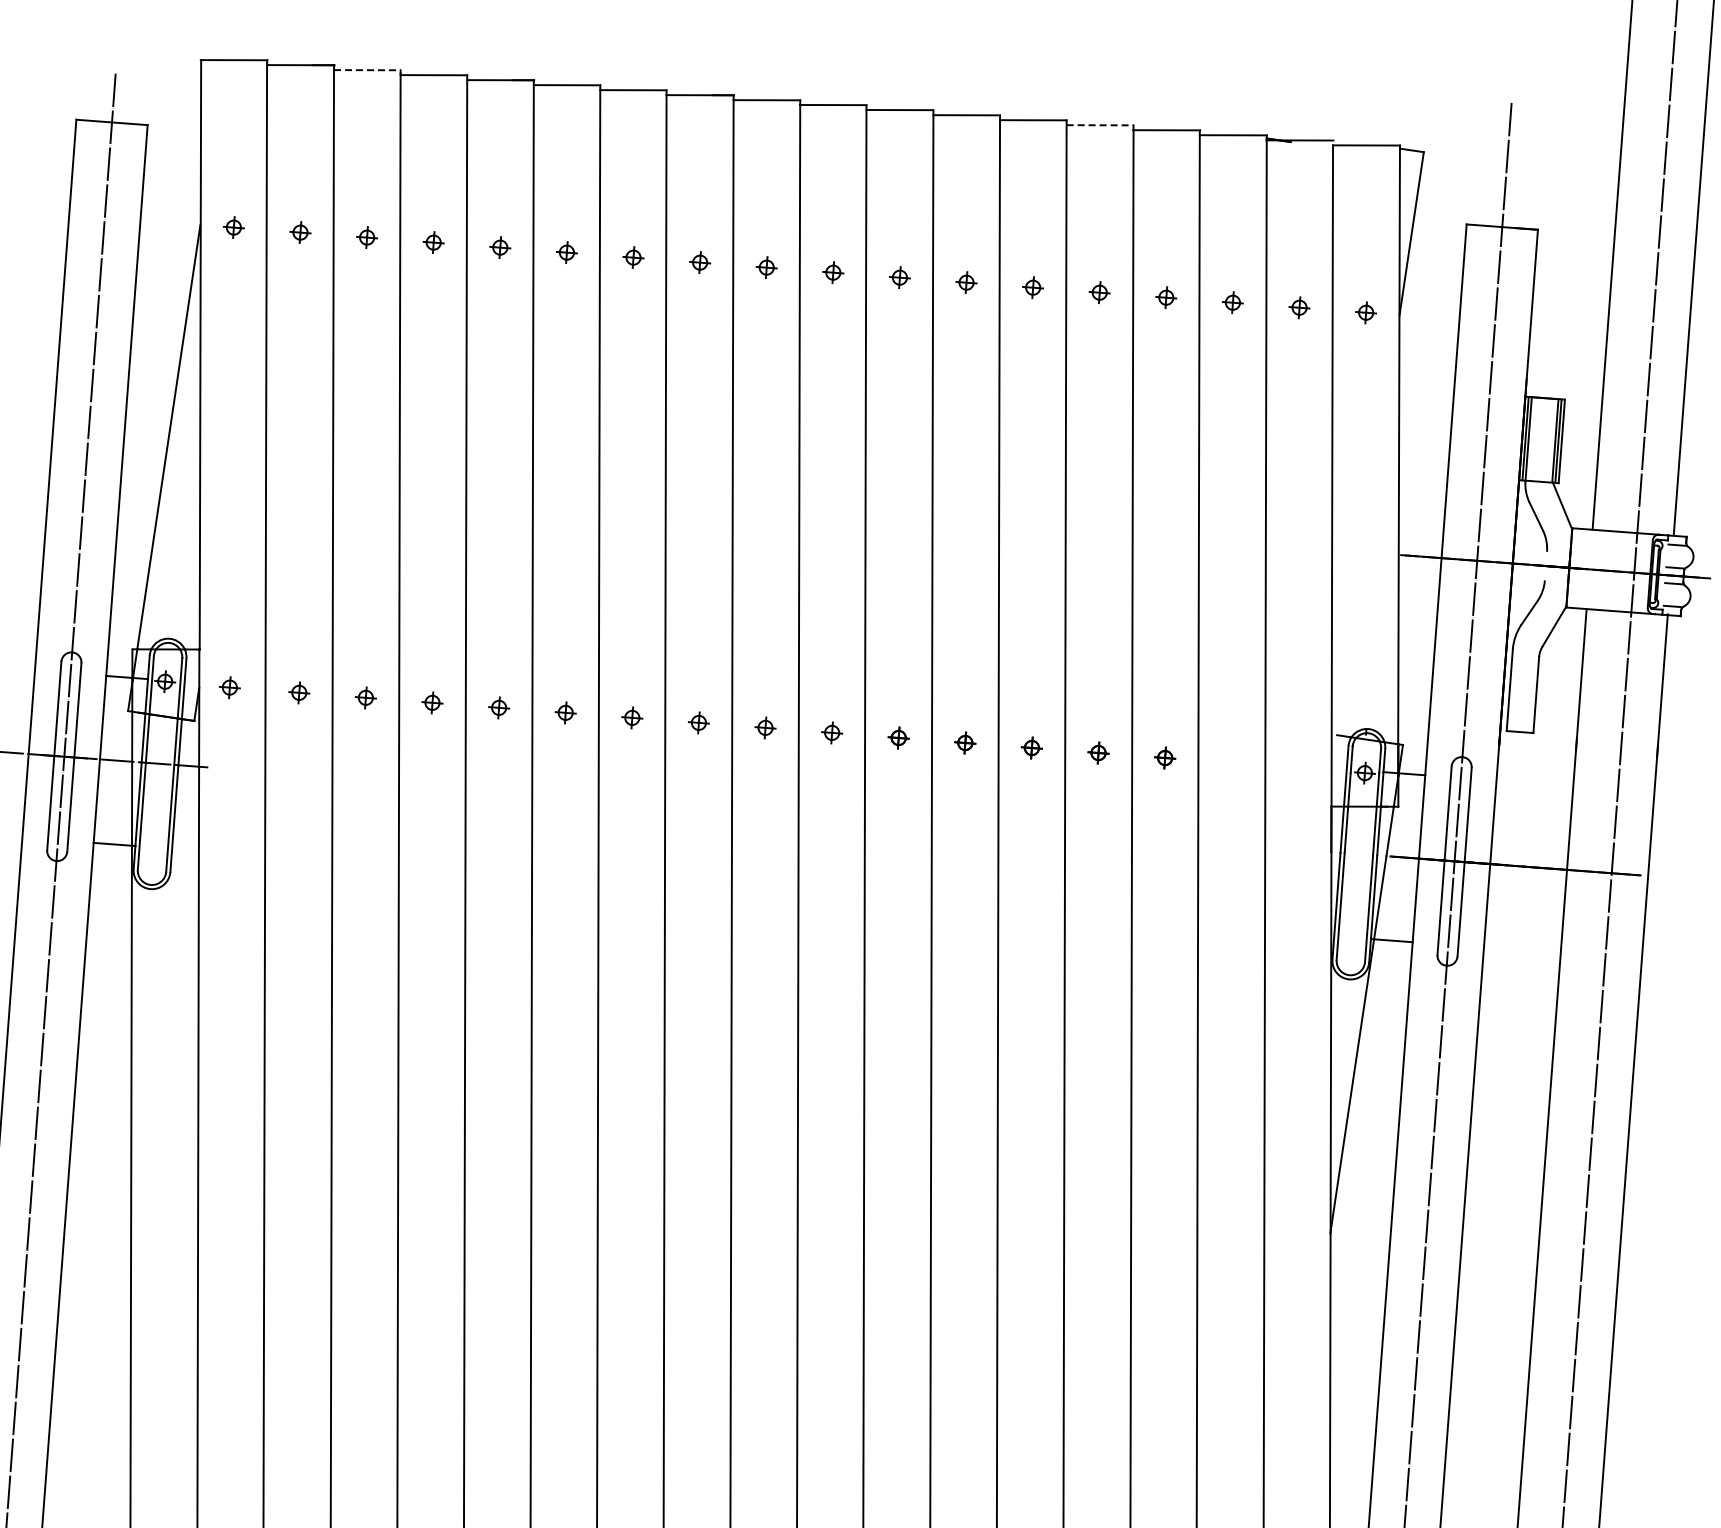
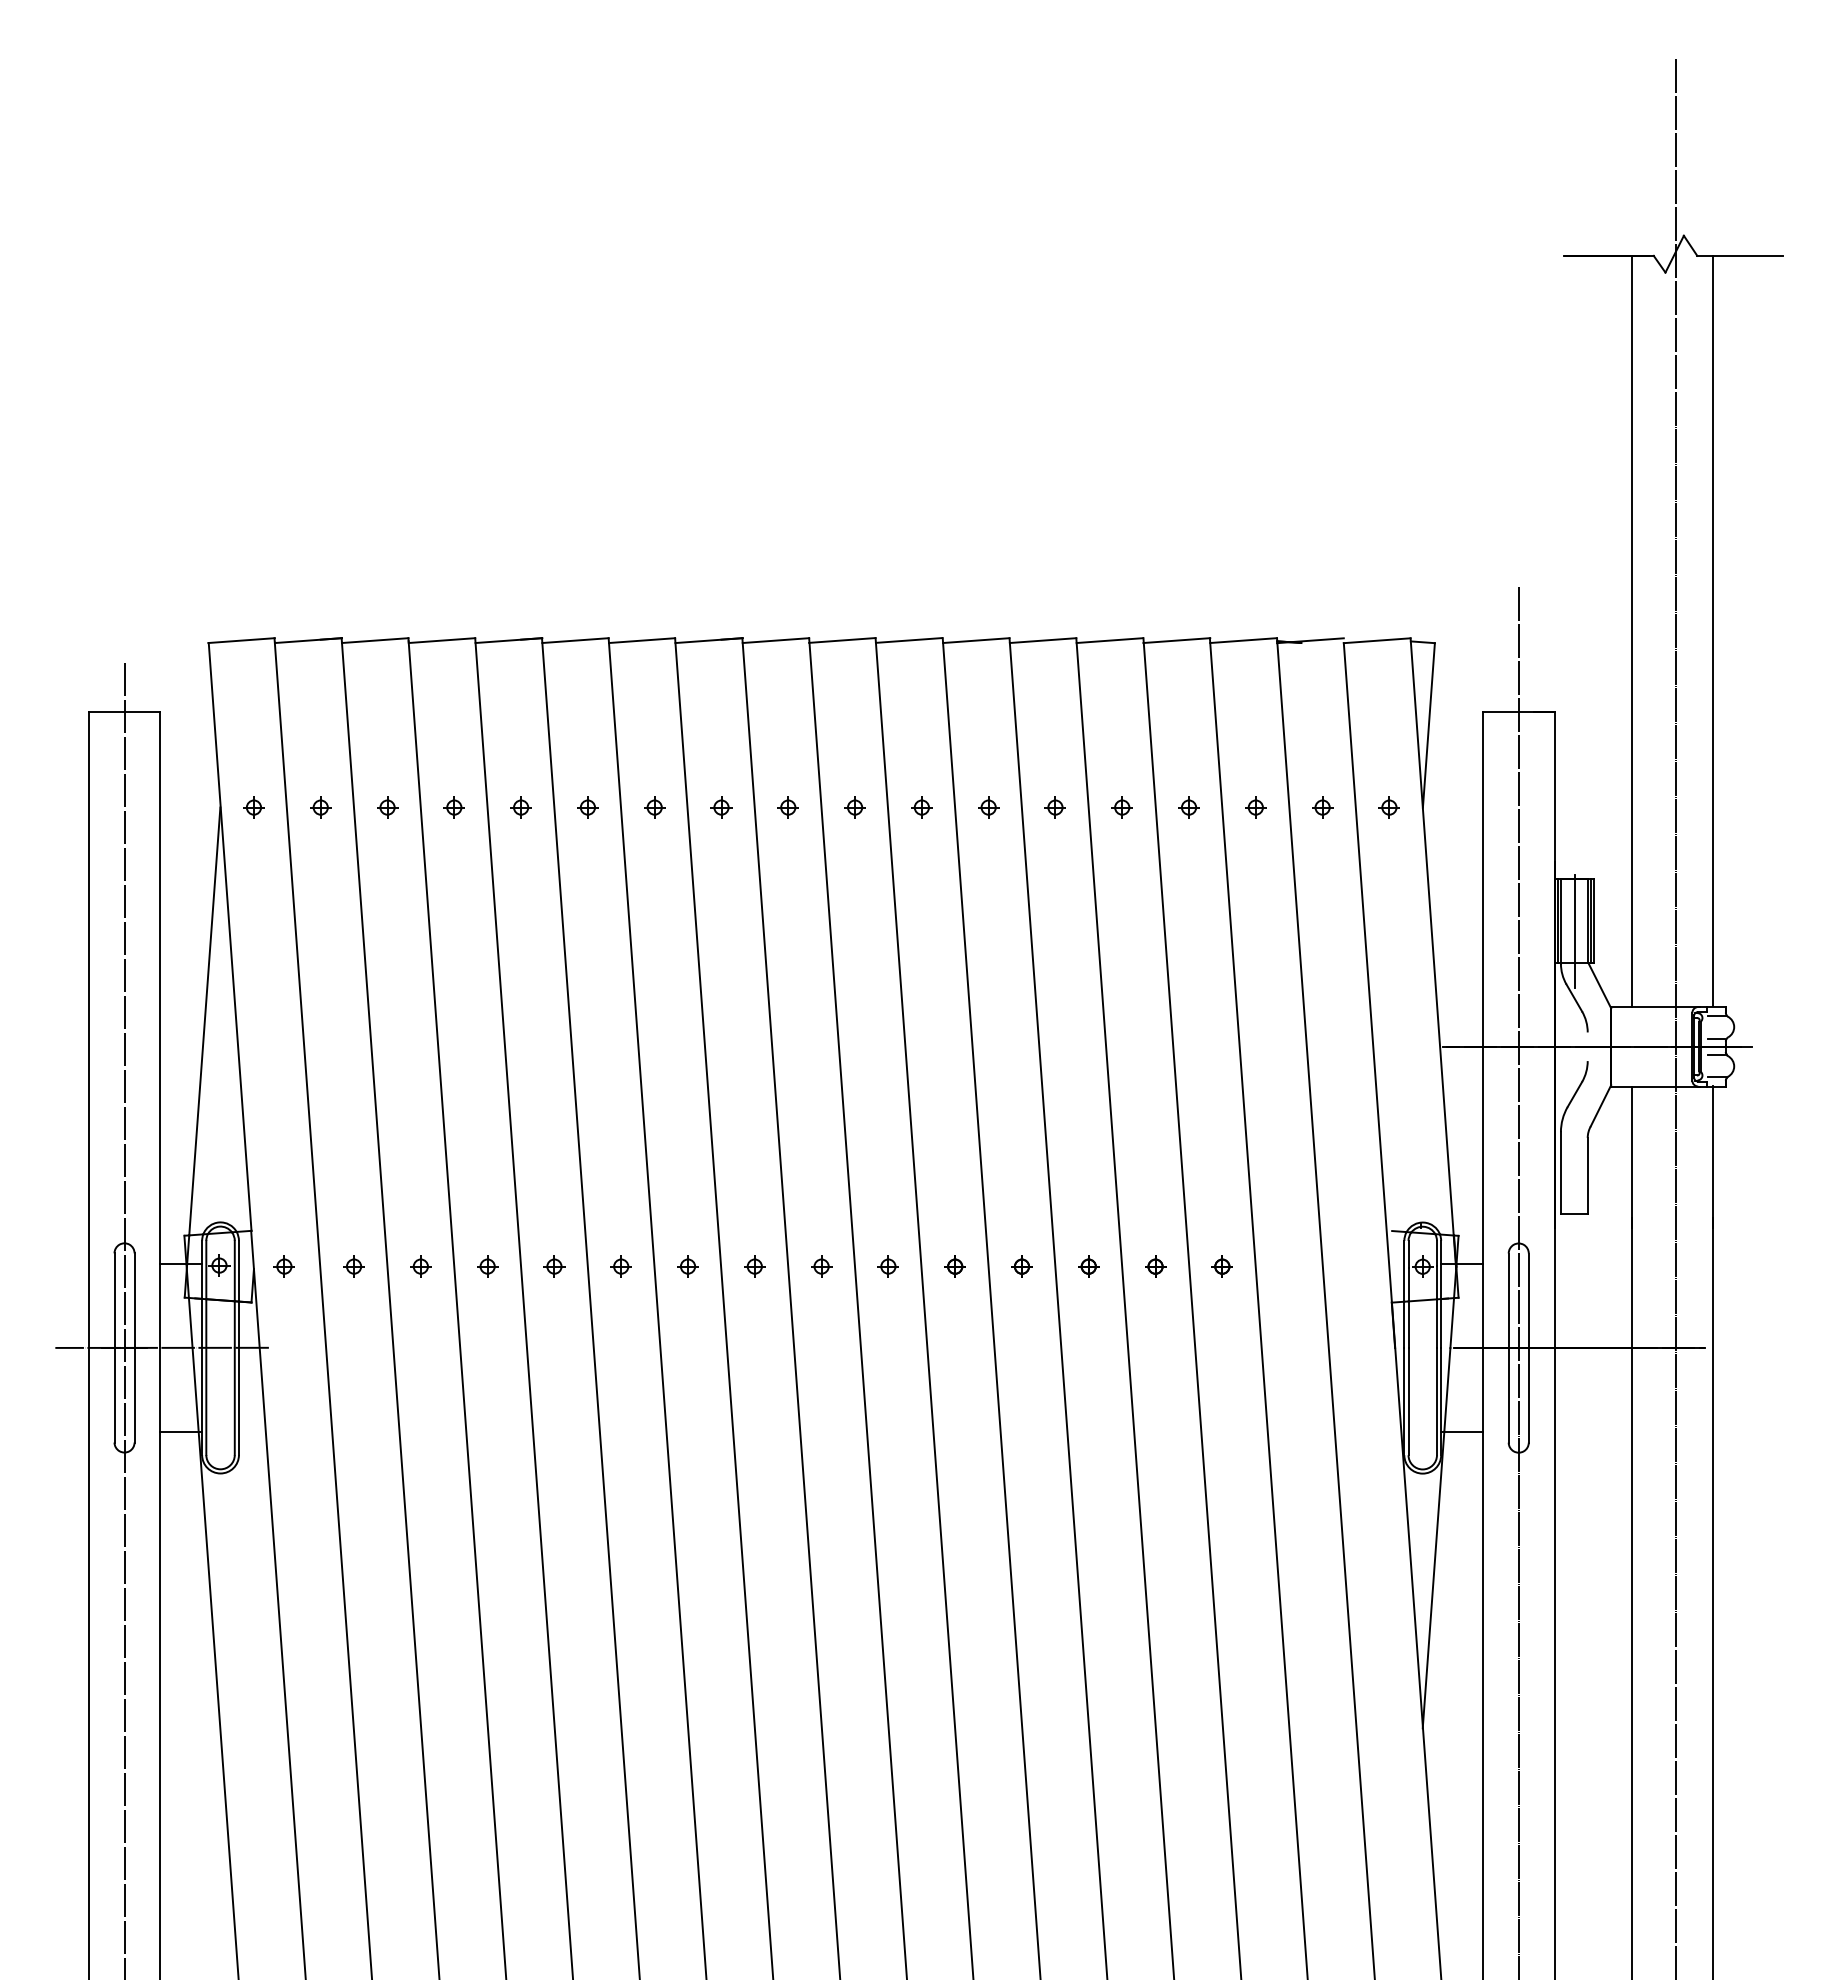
line: (367, 70) -> (375, 640), dashed -> solid
line: (1100, 125) -> (1110, 640), dashed -> solid
line: (1542, 450) -> (1575, 931), added

